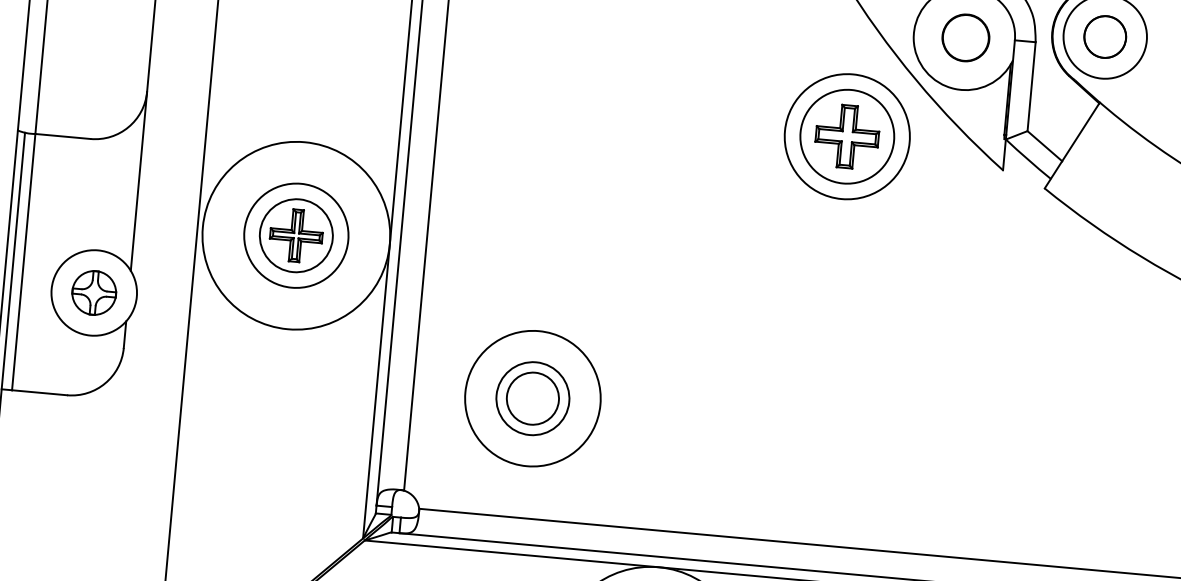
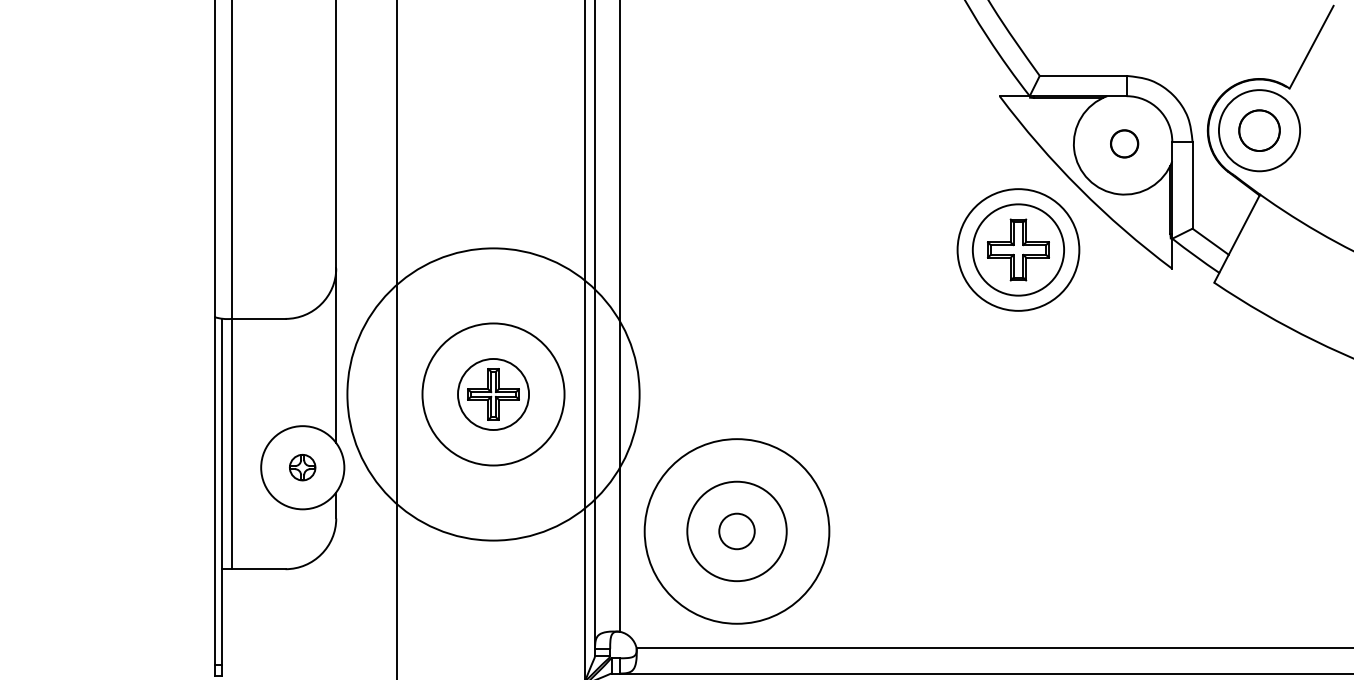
part: (965, 37) -> (1124, 143), size x0.6
circle: (296, 235) -> (493, 394), size x1.4
circle: (296, 235) -> (493, 394), size x1.6
part: (93, 292) -> (302, 467), size x0.6
circle: (532, 397) -> (736, 530), size x1.4
circle: (532, 398) -> (736, 531), size x0.7
circle: (532, 398) -> (736, 531), size x1.4

